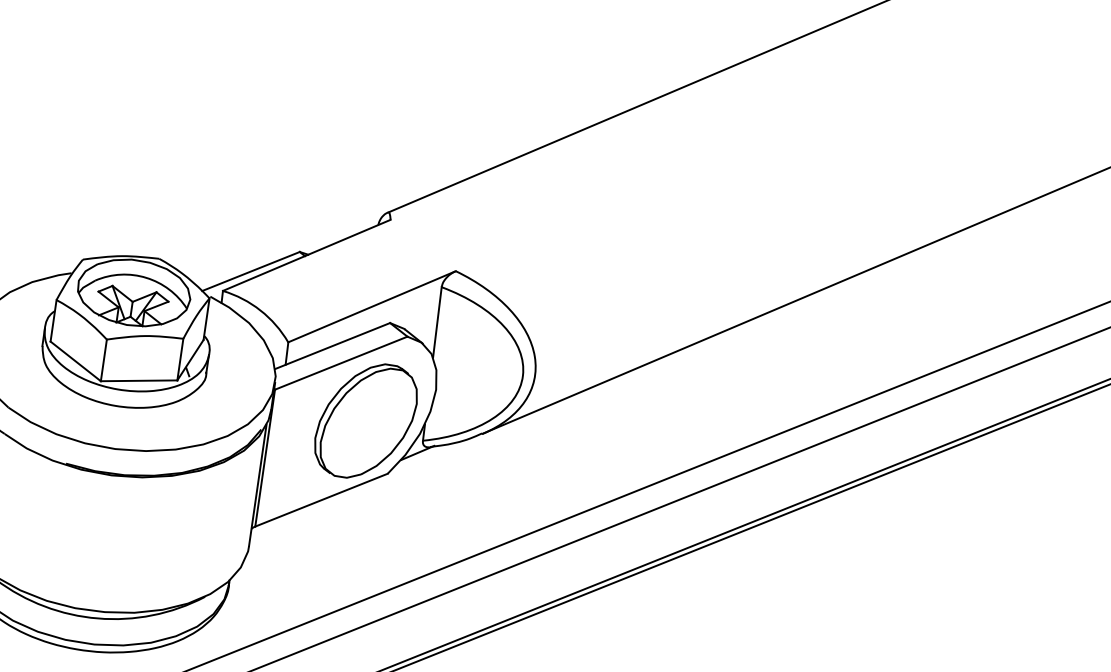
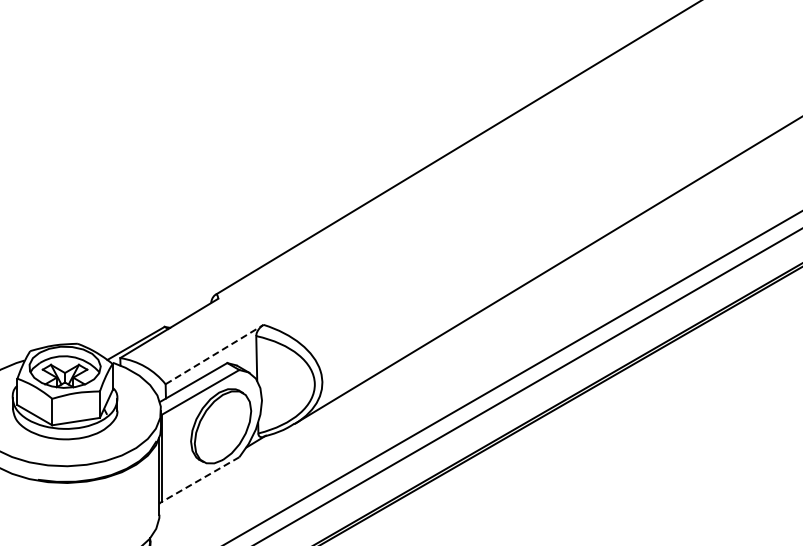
line: (373, 306) -> (215, 354), solid -> dashed
line: (321, 499) -> (200, 479), solid -> dashed

